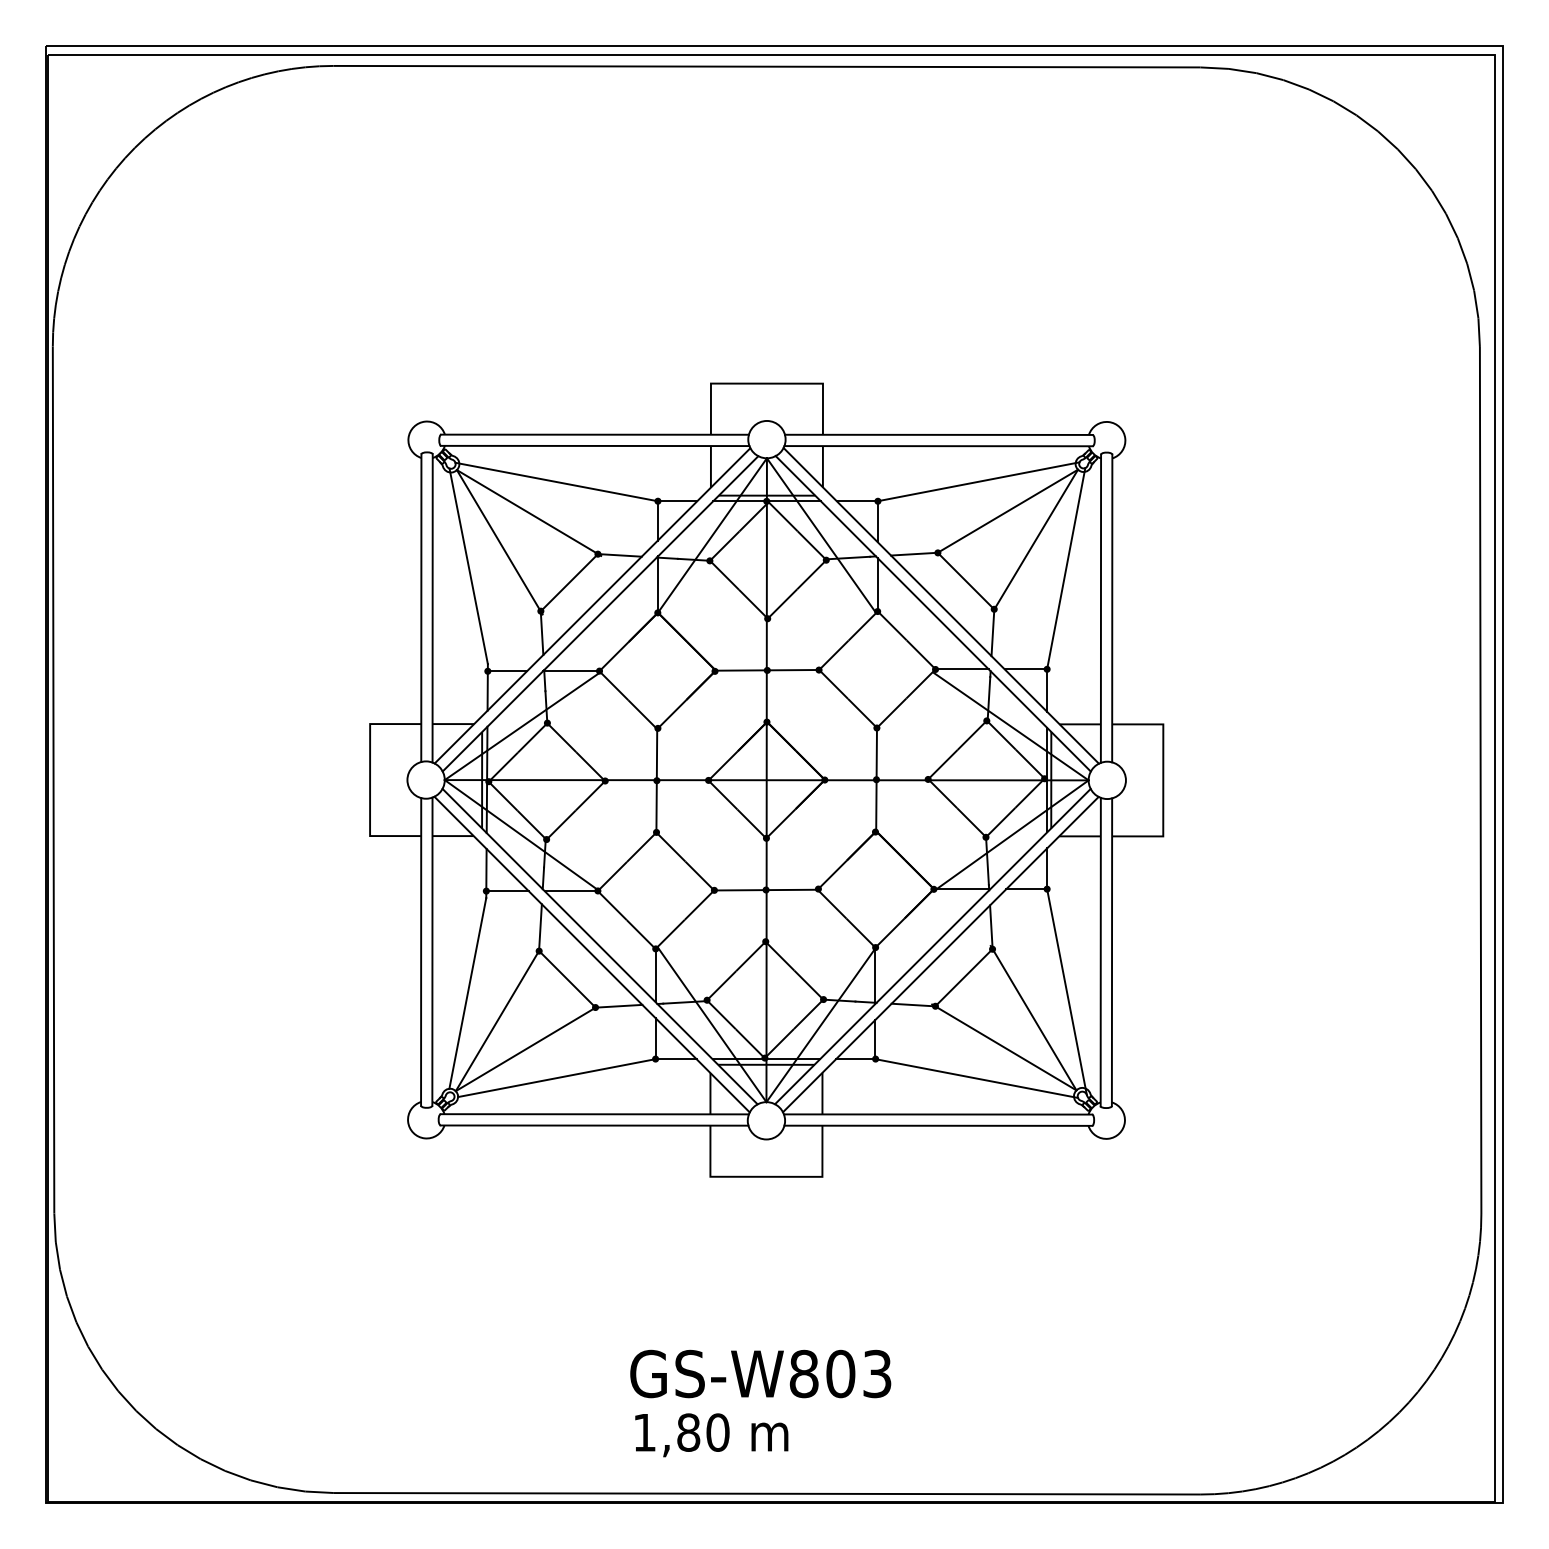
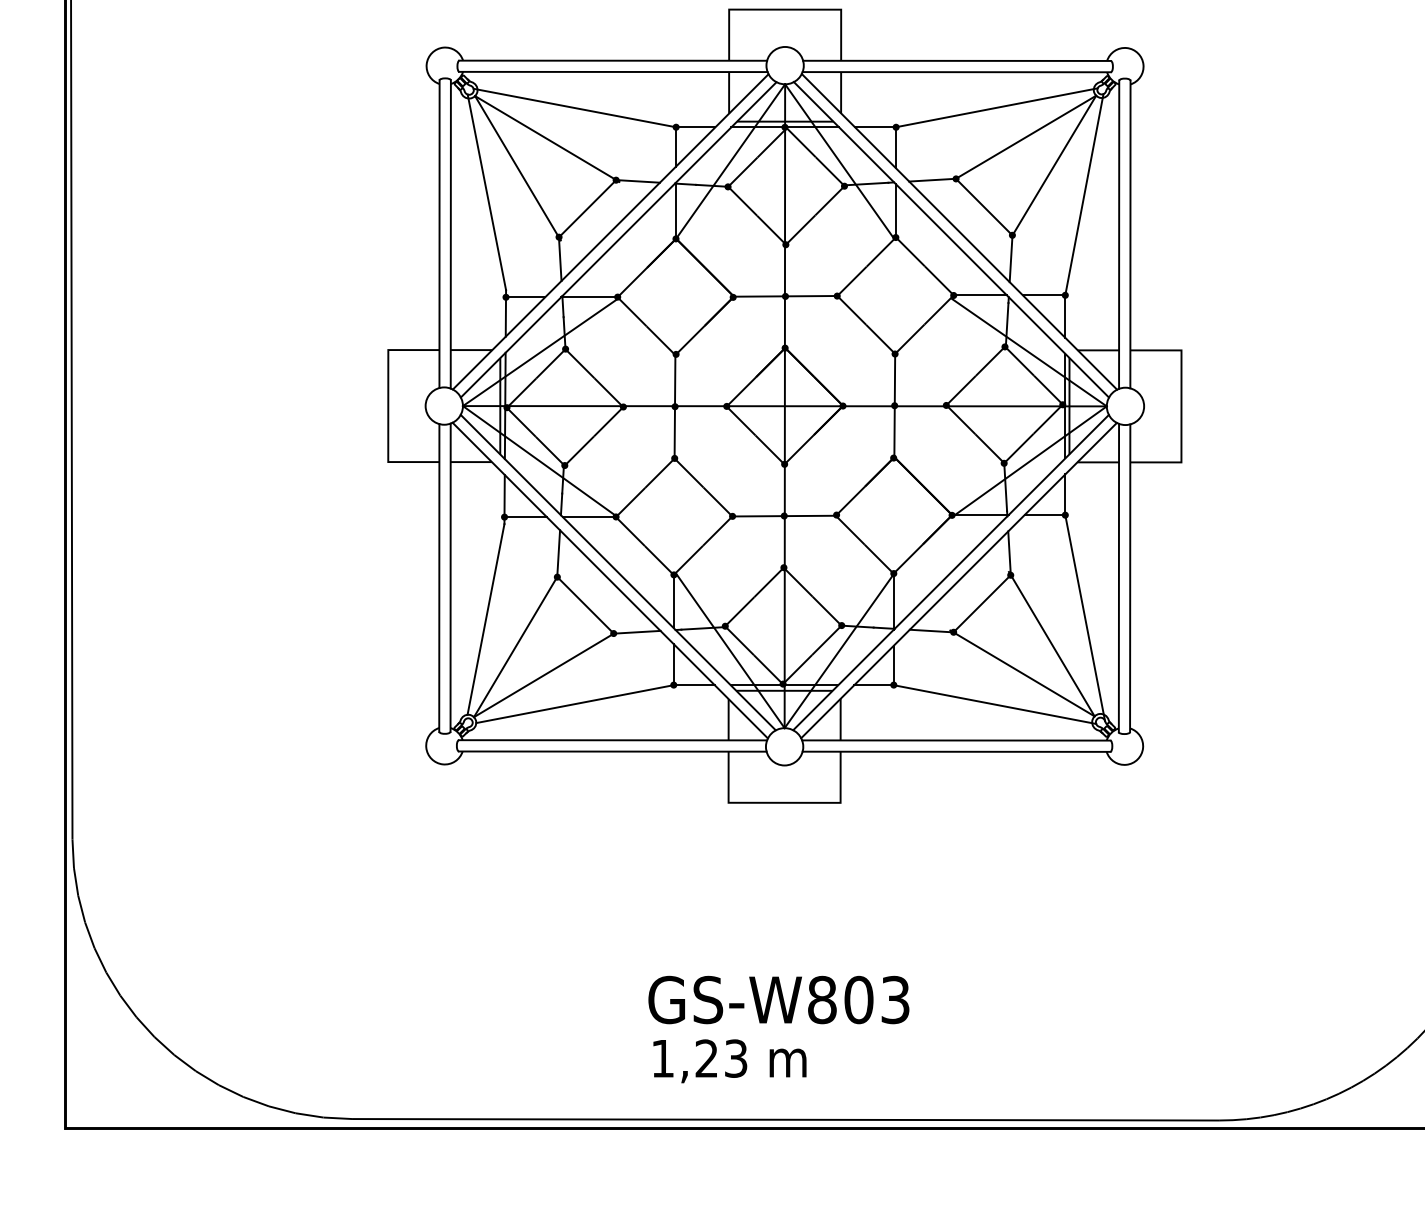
text: (703, 1432) -> (721, 1058), 1,80 -> 1,23

